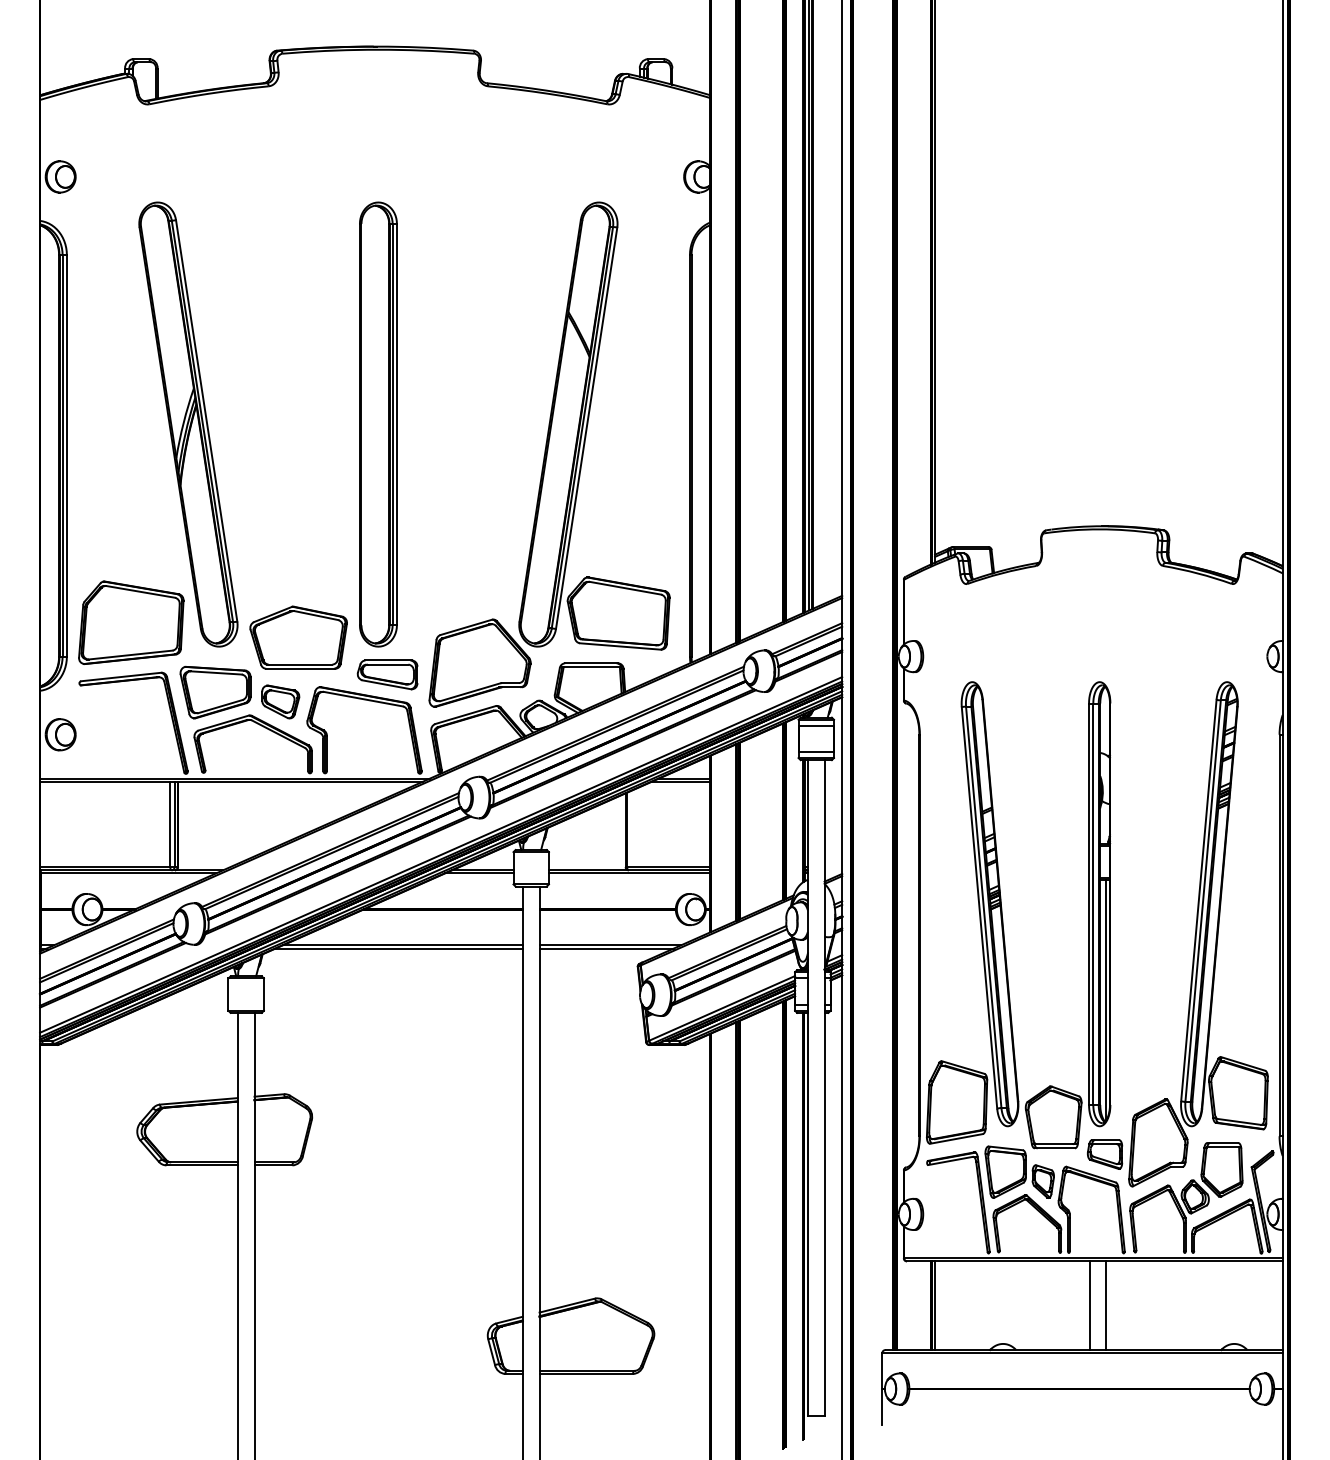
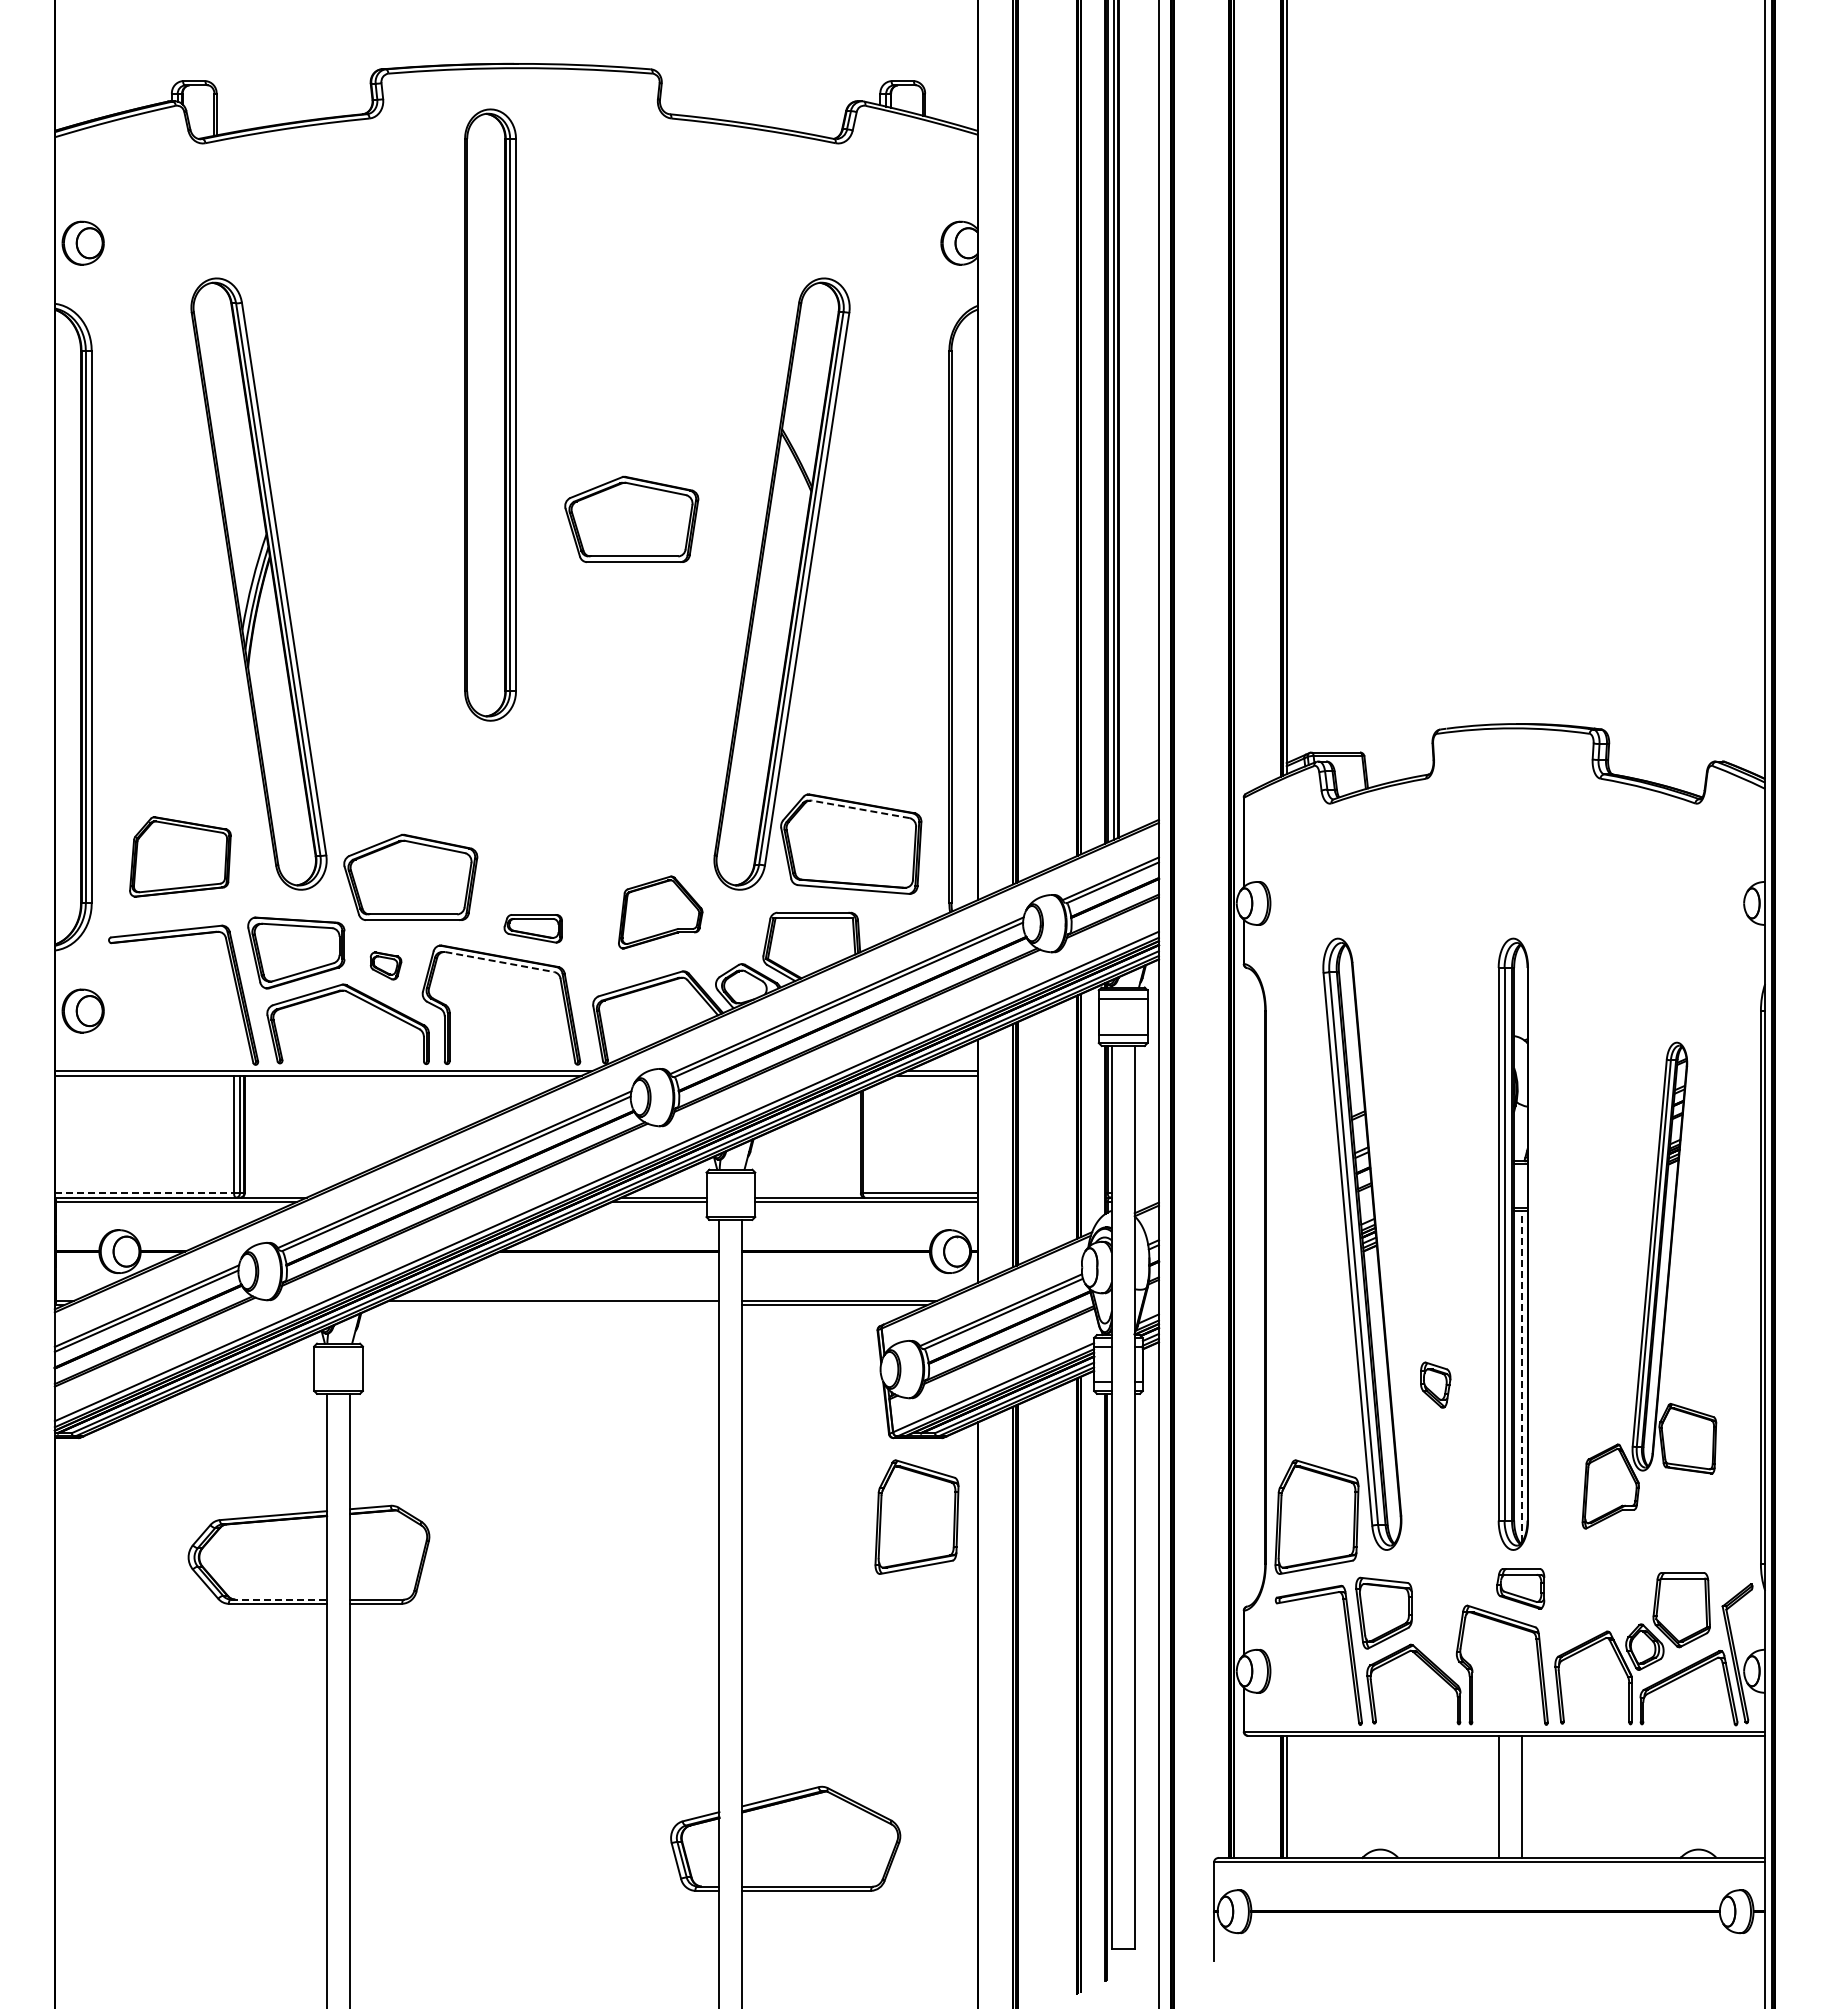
part: (459, 376) -> (631, 518), added
part: (378, 424) -> (490, 414), moved
line: (625, 588) -> (860, 809), solid -> dashed
part: (131, 622) -> (180, 856), size x0.7
part: (480, 663) -> (660, 912), size x0.6
part: (387, 674) -> (533, 928), size x0.7
line: (363, 699) -> (500, 962), solid -> dashed
part: (280, 701) -> (385, 965), size x0.6
line: (105, 867) -> (145, 1193), solid -> dashed
part: (1198, 934) -> (1649, 1285), size x0.7
line: (399, 948) -> (549, 1305), removed
line: (1106, 1000) -> (1522, 1376), solid -> dashed
part: (666, 1101) -> (916, 1516), added
part: (1053, 1117) -> (1449, 1537), removed
line: (203, 1162) -> (279, 1599), solid -> dashed
part: (1043, 1181) -> (1435, 1384), moved

